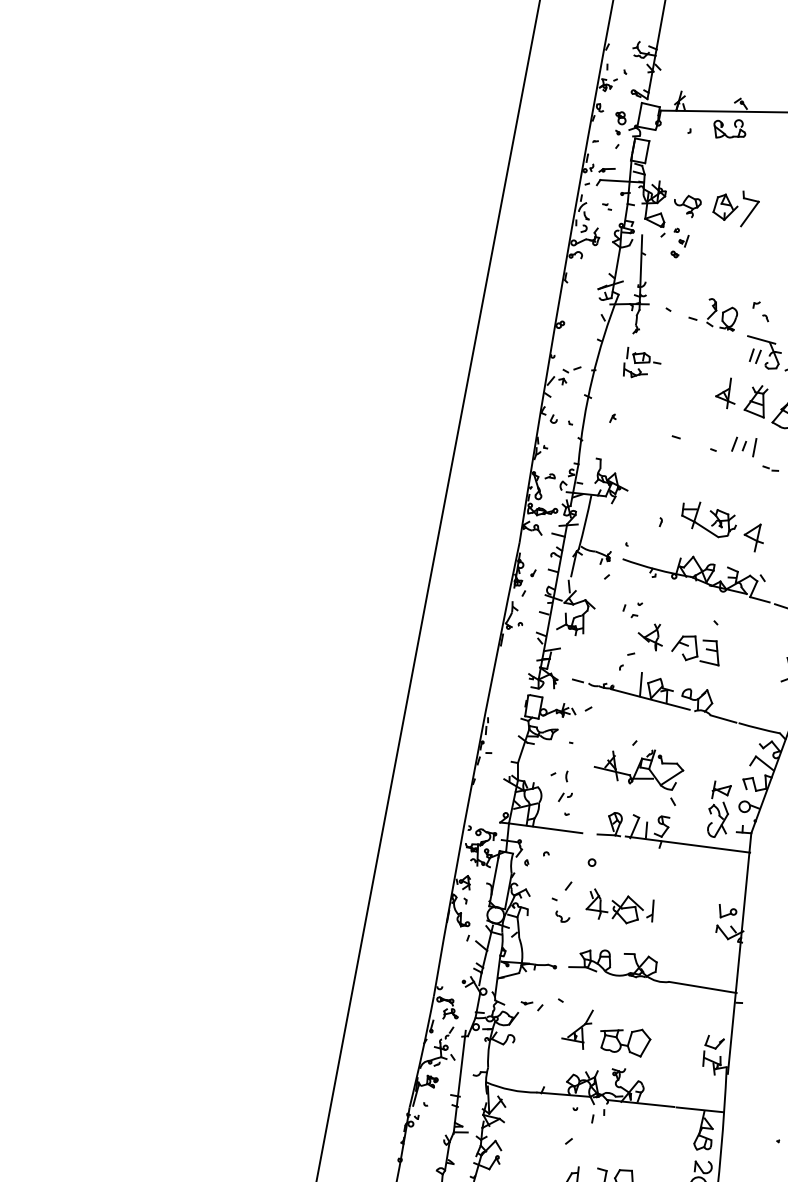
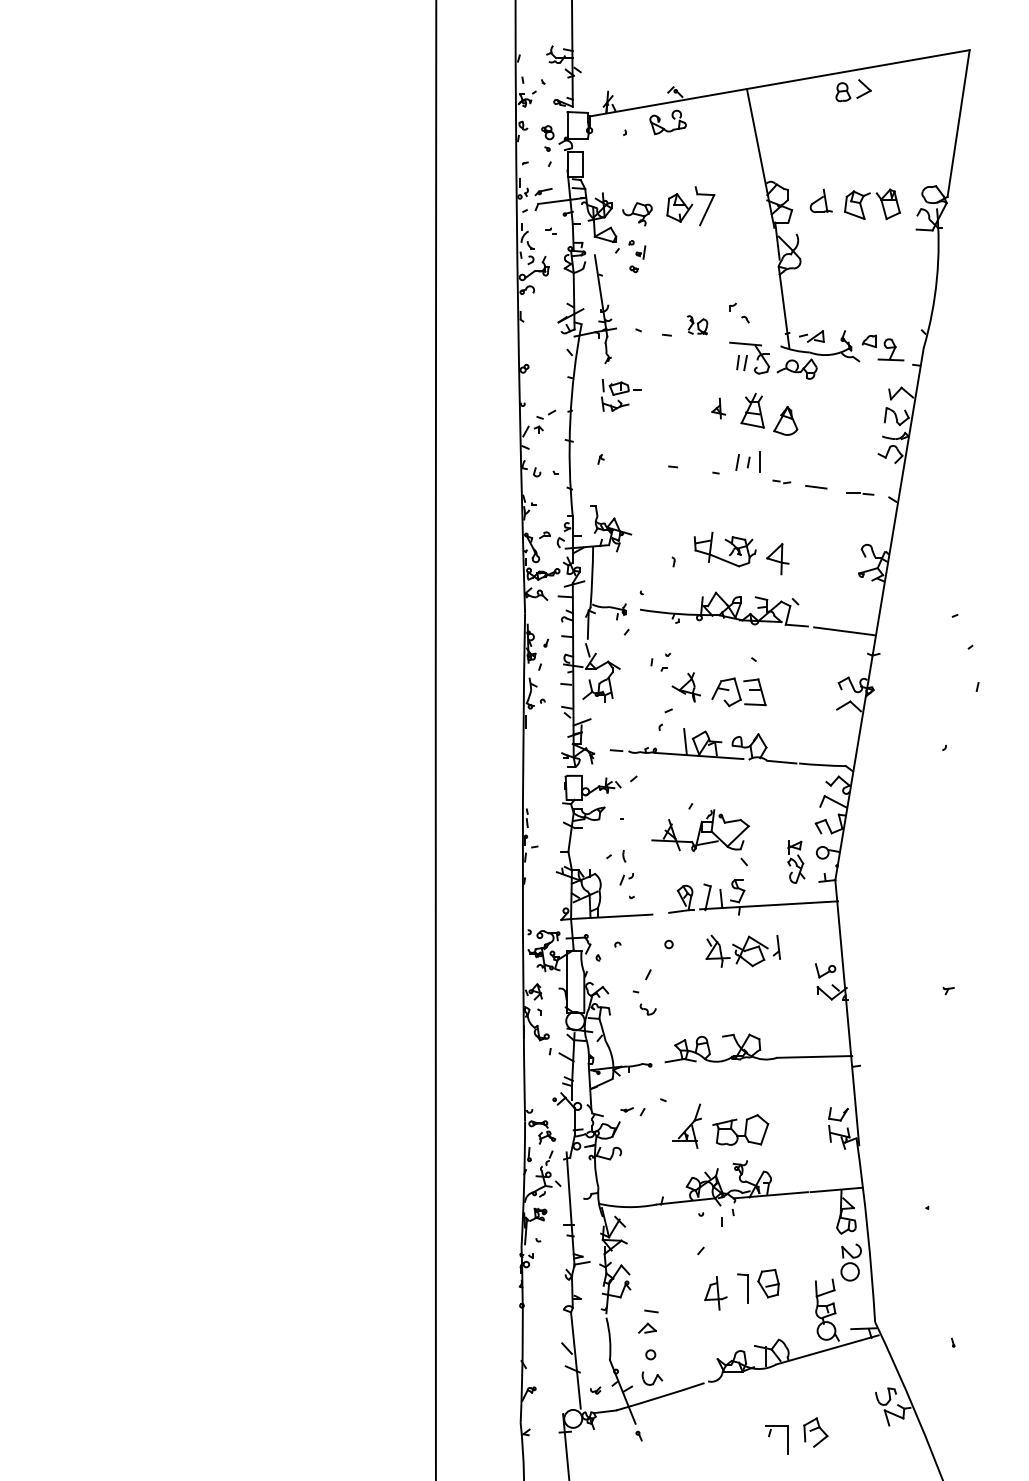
part: (721, 315) -> (697, 325), size x0.6
part: (726, 392) -> (718, 408), size x0.6
part: (718, 809) -> (795, 861), size x0.7
part: (620, 907) -> (742, 950), moved

